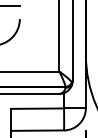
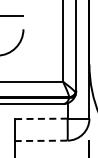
line: (36, 108) -> (40, 118), solid -> dashed
line: (37, 130) -> (41, 140), solid -> dashed

